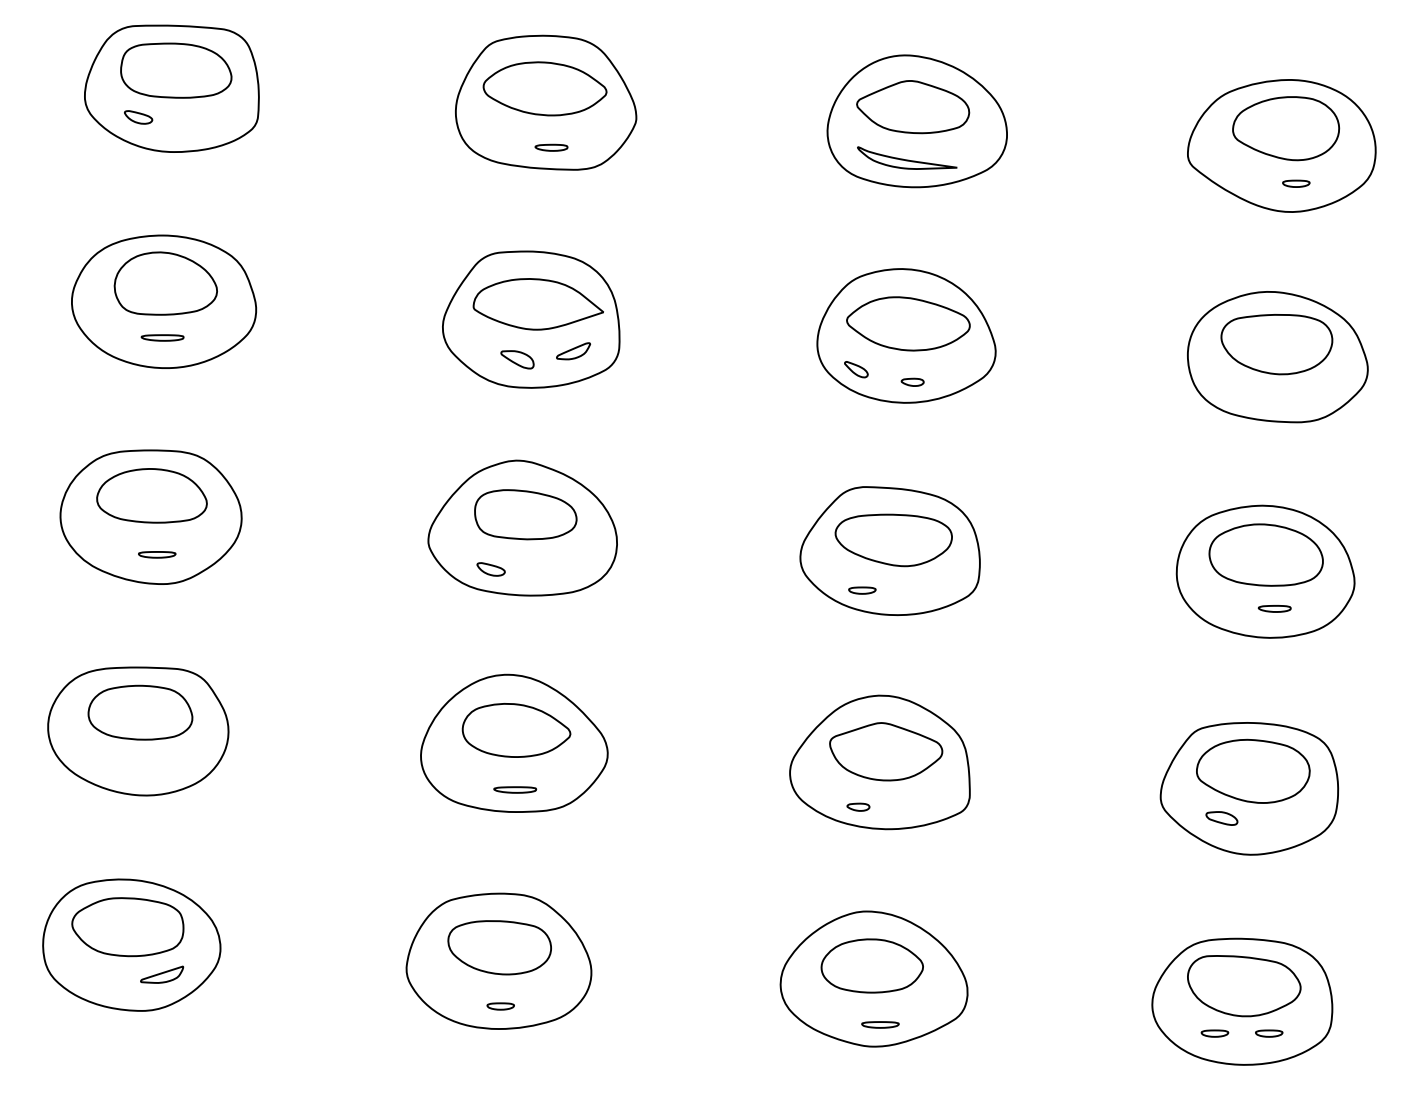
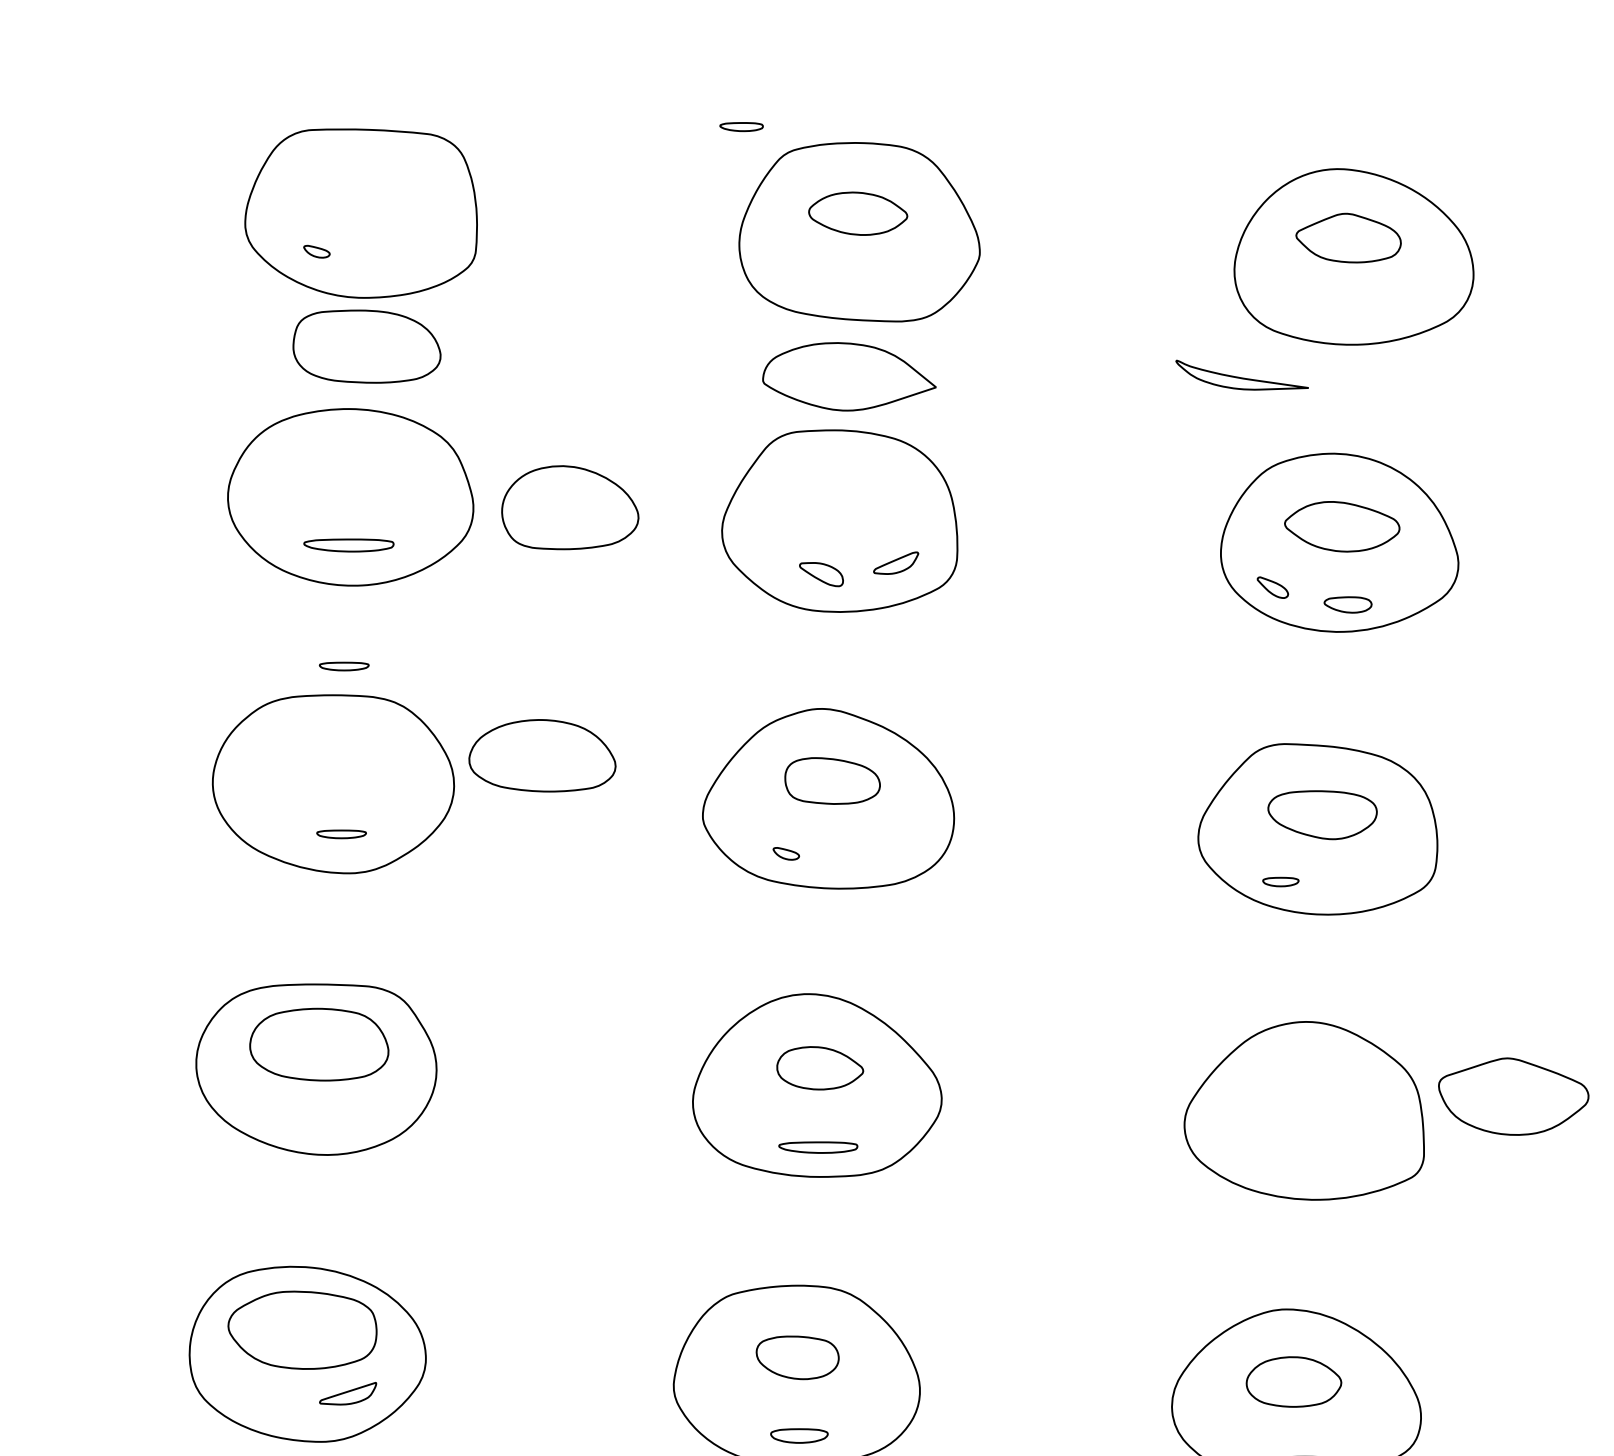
part: (176, 70) -> (367, 346), moved
part: (544, 88) -> (857, 213), size x0.6
part: (913, 107) -> (1348, 238), size x0.7
part: (138, 117) -> (316, 251), size x0.7
part: (551, 147) -> (741, 126), moved
part: (907, 157) -> (1242, 374), moved
part: (165, 283) -> (569, 507), moved
part: (537, 304) -> (848, 377), moved
part: (908, 323) -> (1342, 526), size x0.7
part: (162, 337) -> (348, 544), size x1.6
part: (912, 381) -> (1347, 603), size x1.6
part: (159, 428) -> (344, 666), added
part: (151, 495) -> (541, 755), moved
part: (525, 514) -> (832, 780), size x0.7
part: (893, 540) -> (1322, 815), size x0.7
part: (490, 569) -> (785, 853), size x0.7
part: (516, 730) -> (820, 1068), size x0.6
part: (886, 751) -> (1514, 1096), moved
part: (515, 789) -> (818, 1146), size x1.4
part: (858, 806) -> (1275, 1169), removed
part: (499, 947) -> (797, 1357), size x0.6
part: (871, 965) -> (1293, 1381), size x0.7
part: (500, 1006) -> (798, 1435), size x1.6

